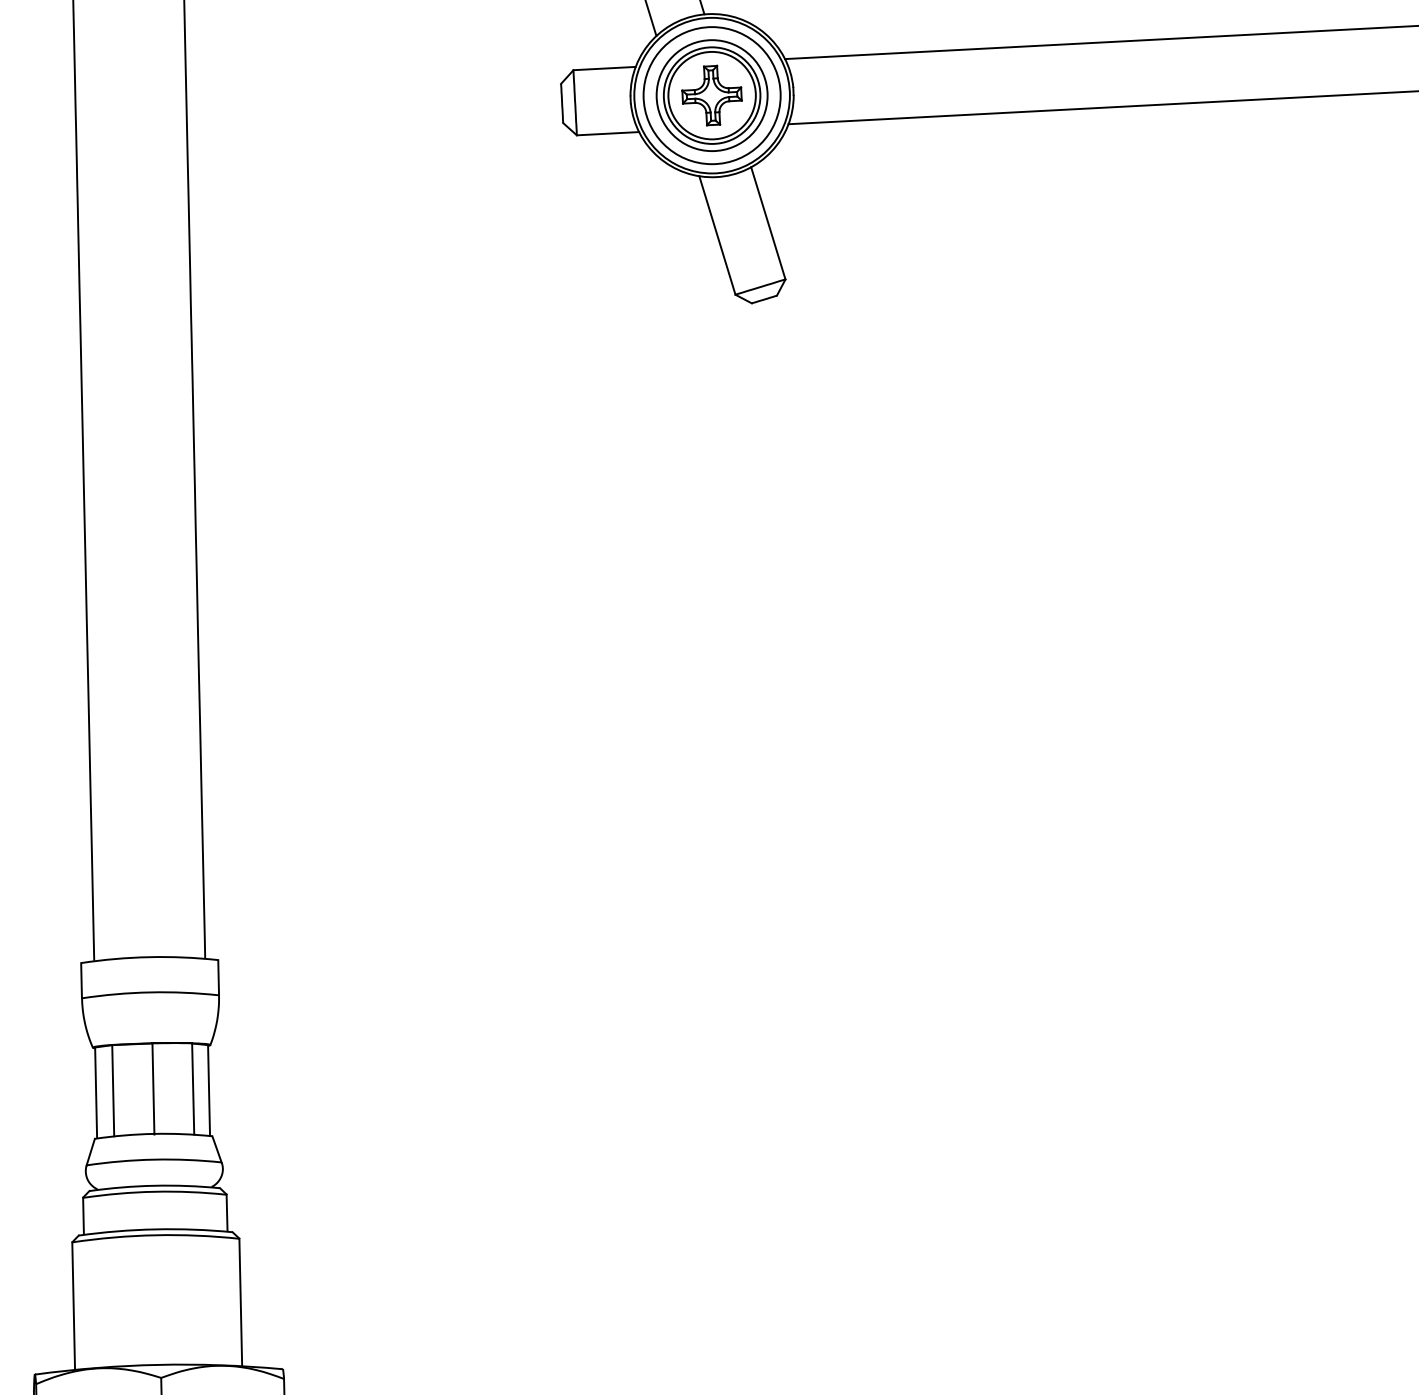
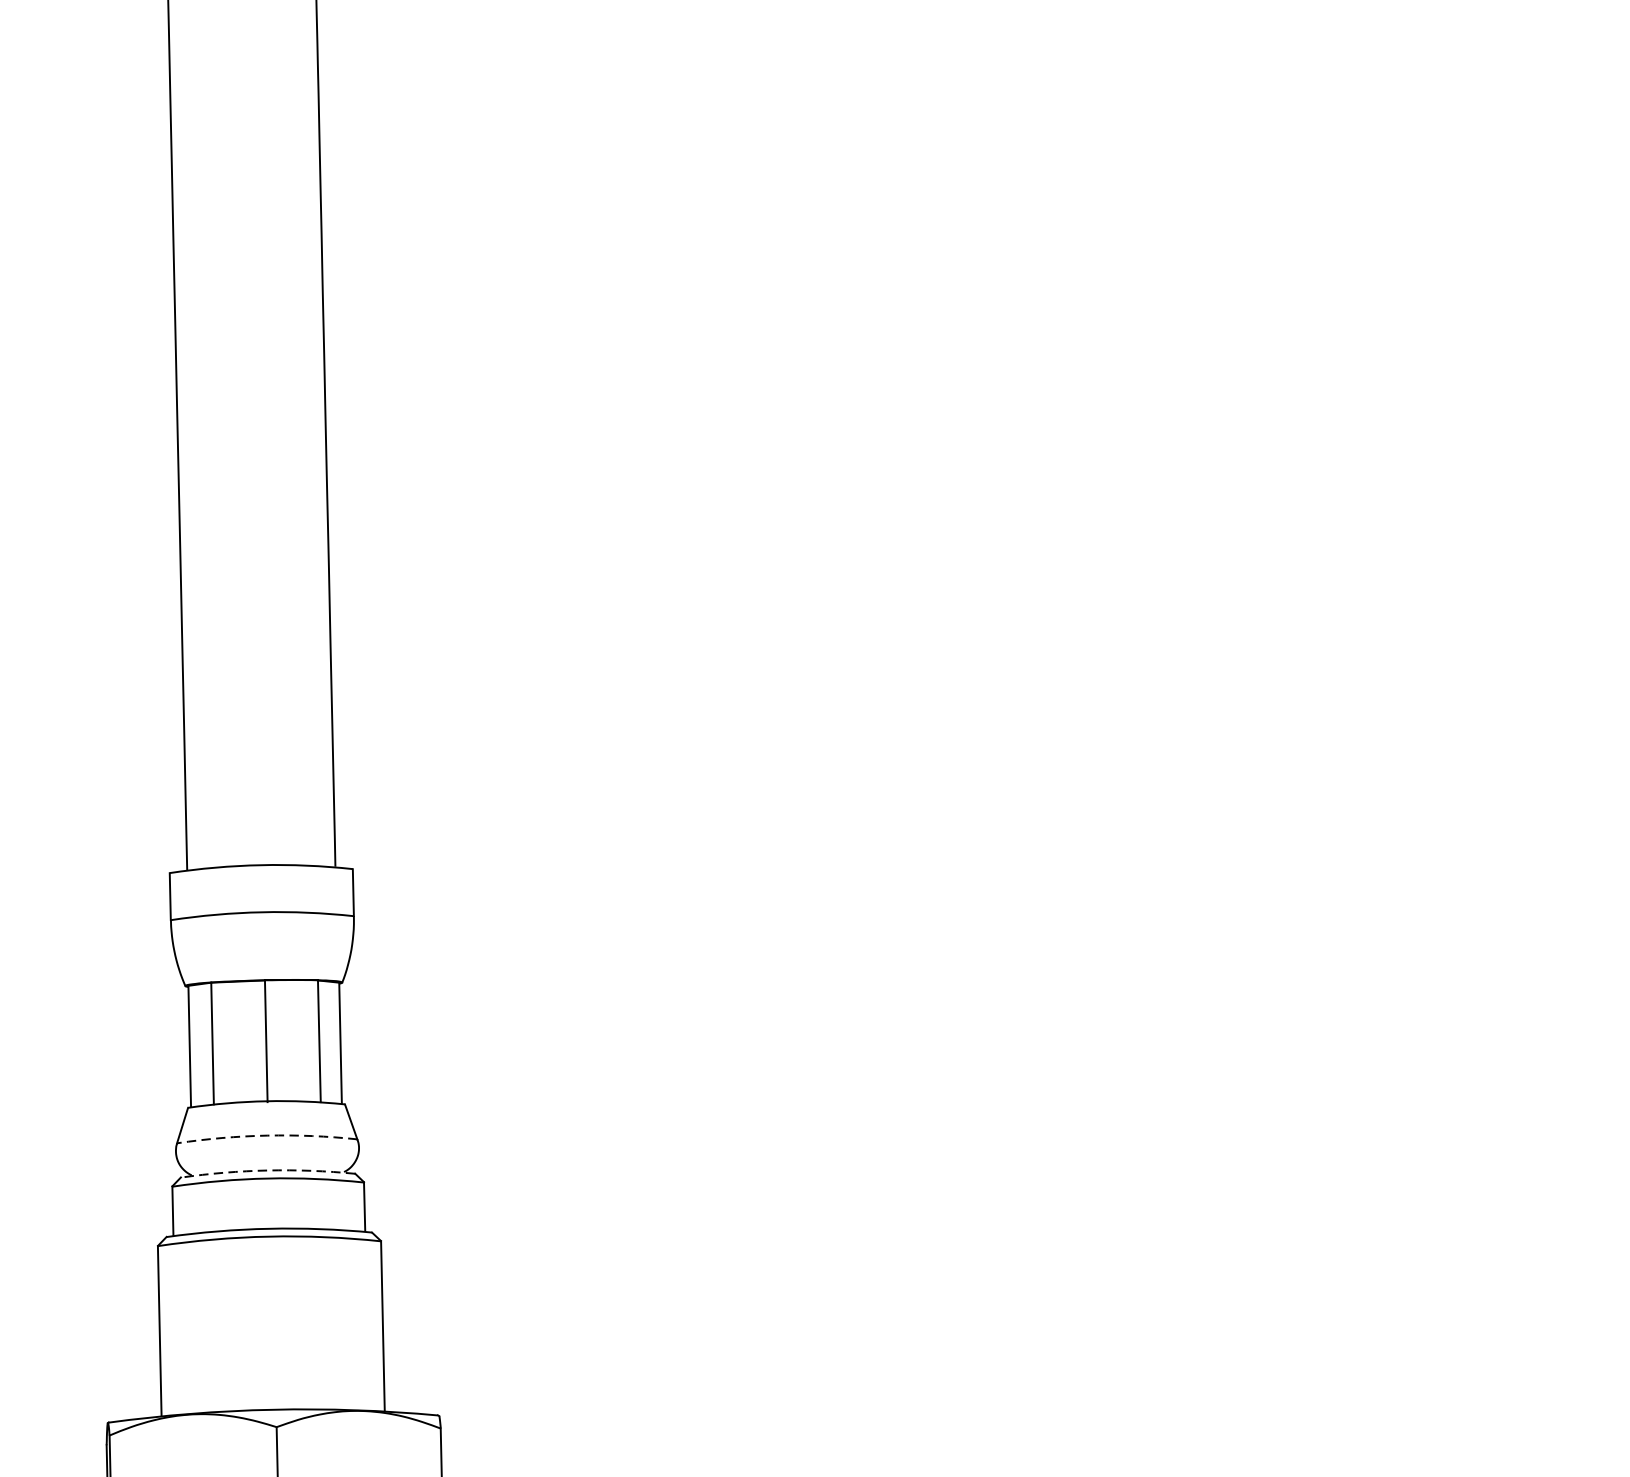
arc: (154, 1159) -> (267, 1135), solid -> dashed
arc: (154, 1185) -> (267, 1170), solid -> dashed

